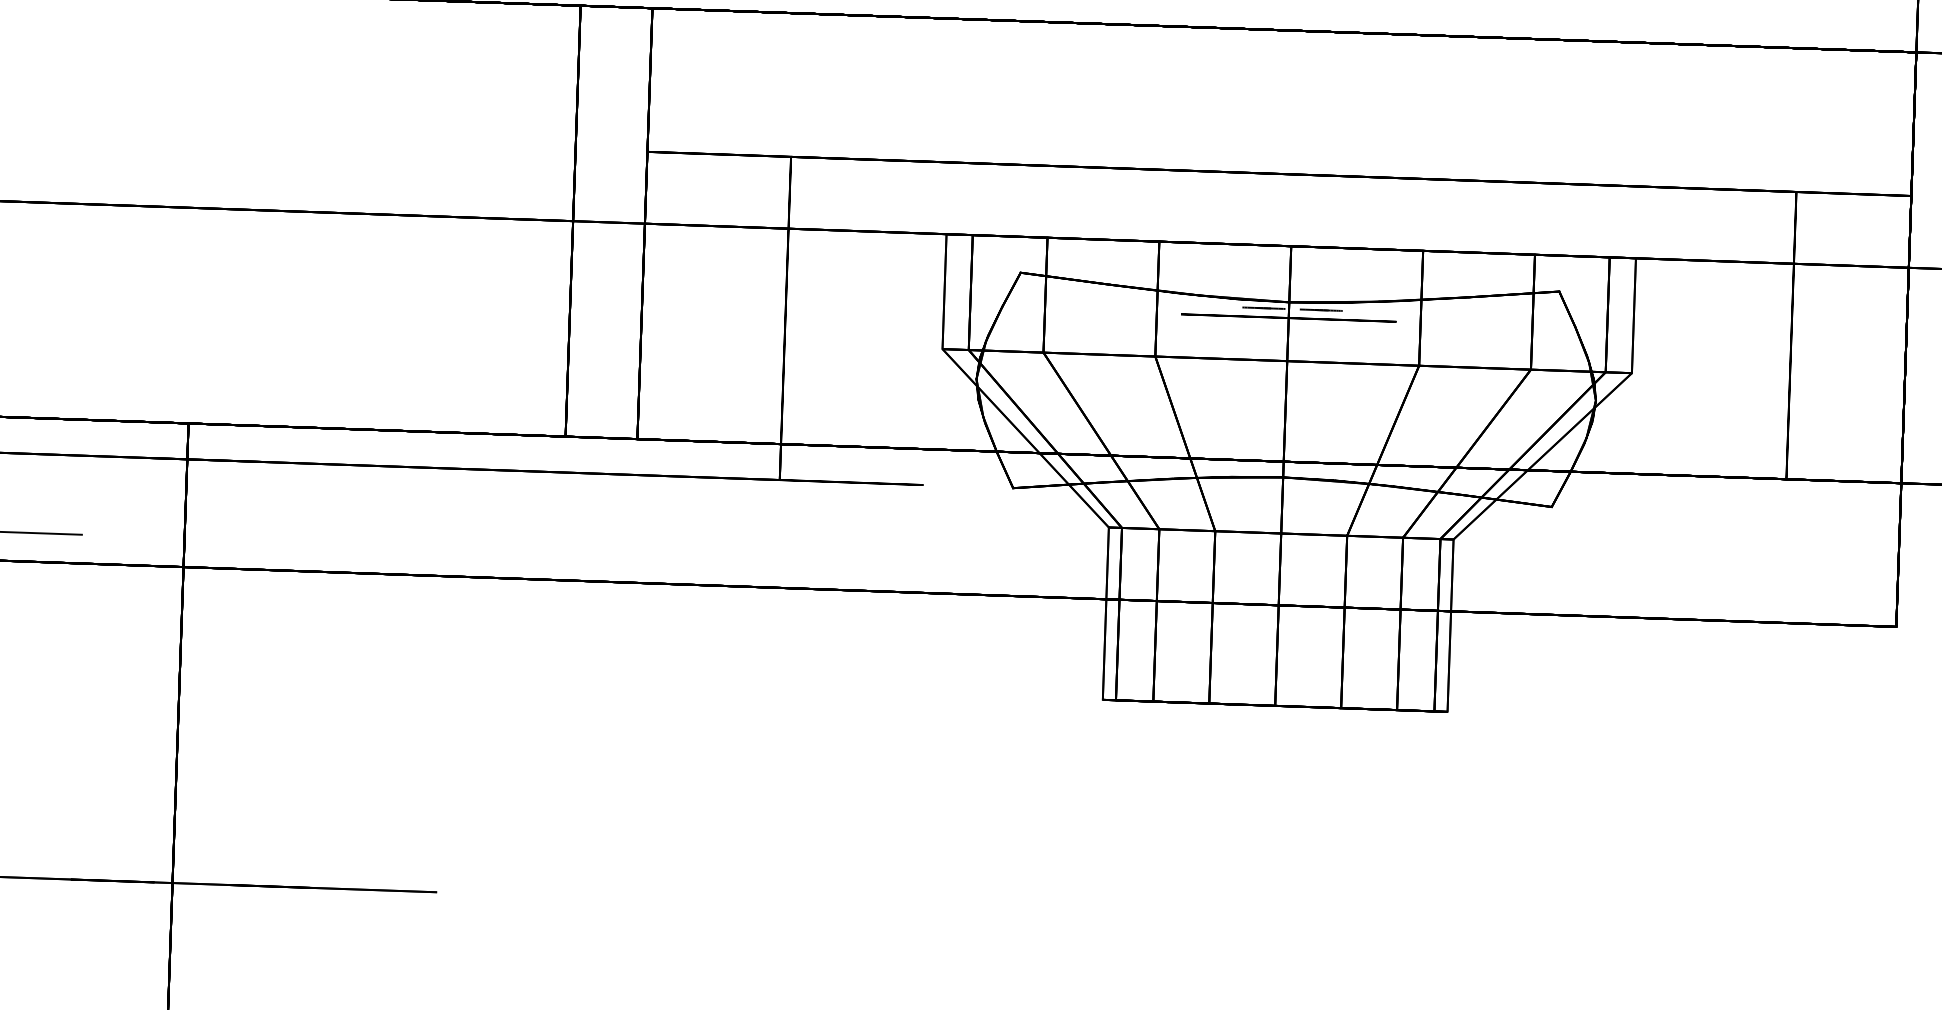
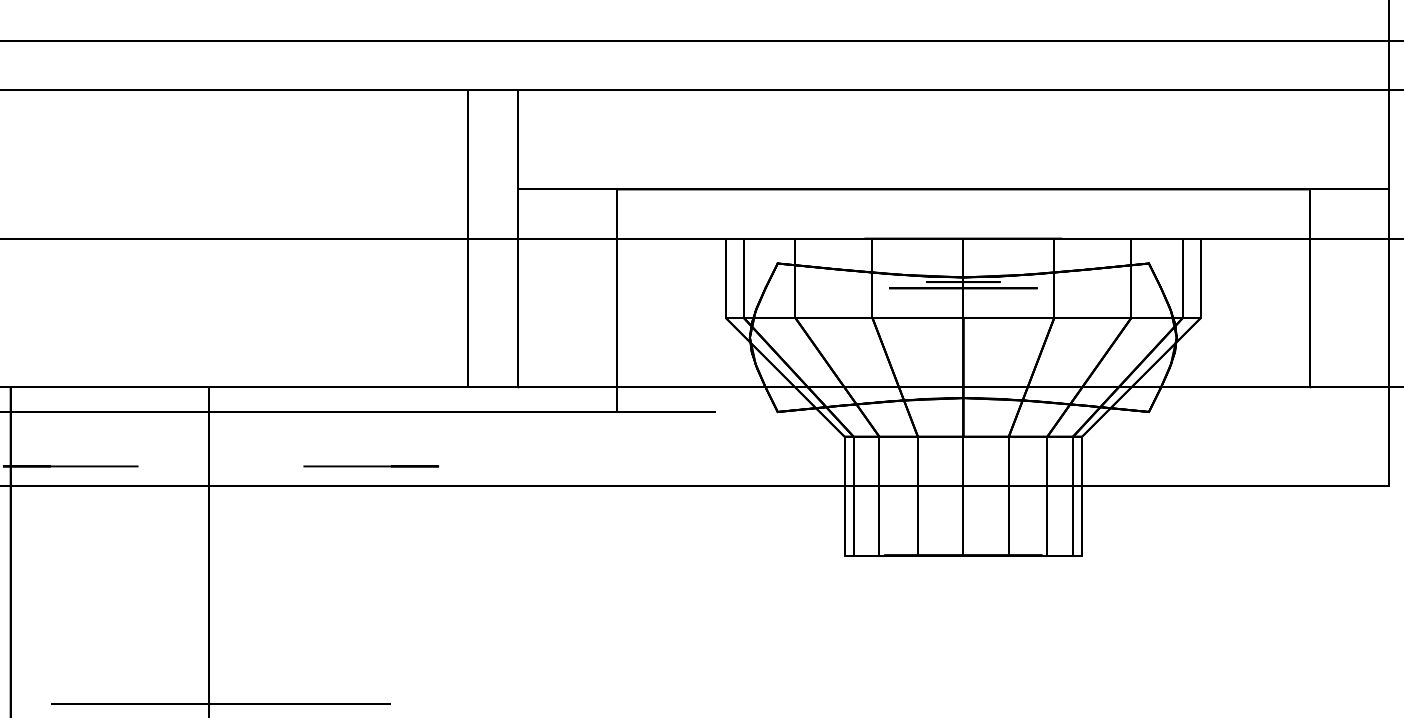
circle: (1289, 309) -> (963, 282), dashed -> solid
line: (419, 546) -> (370, 466), added

